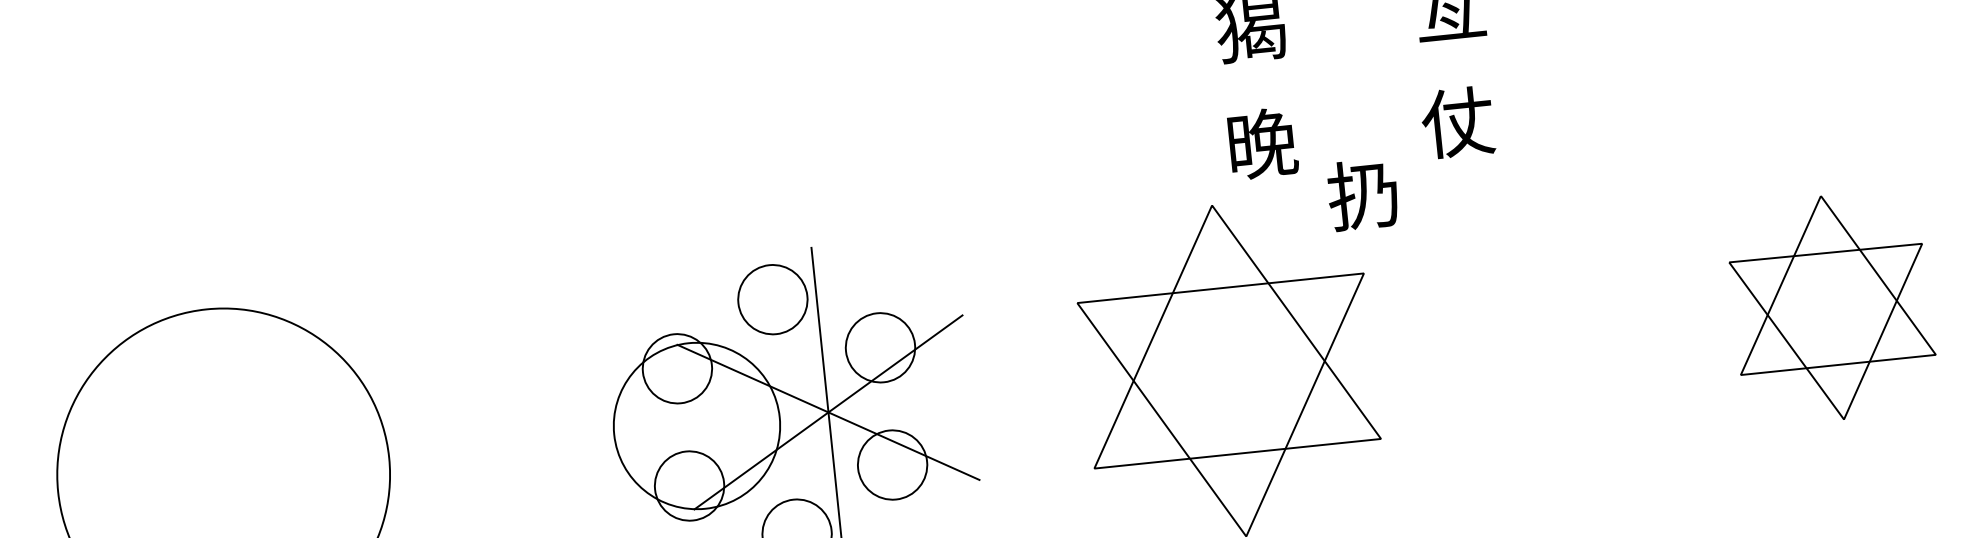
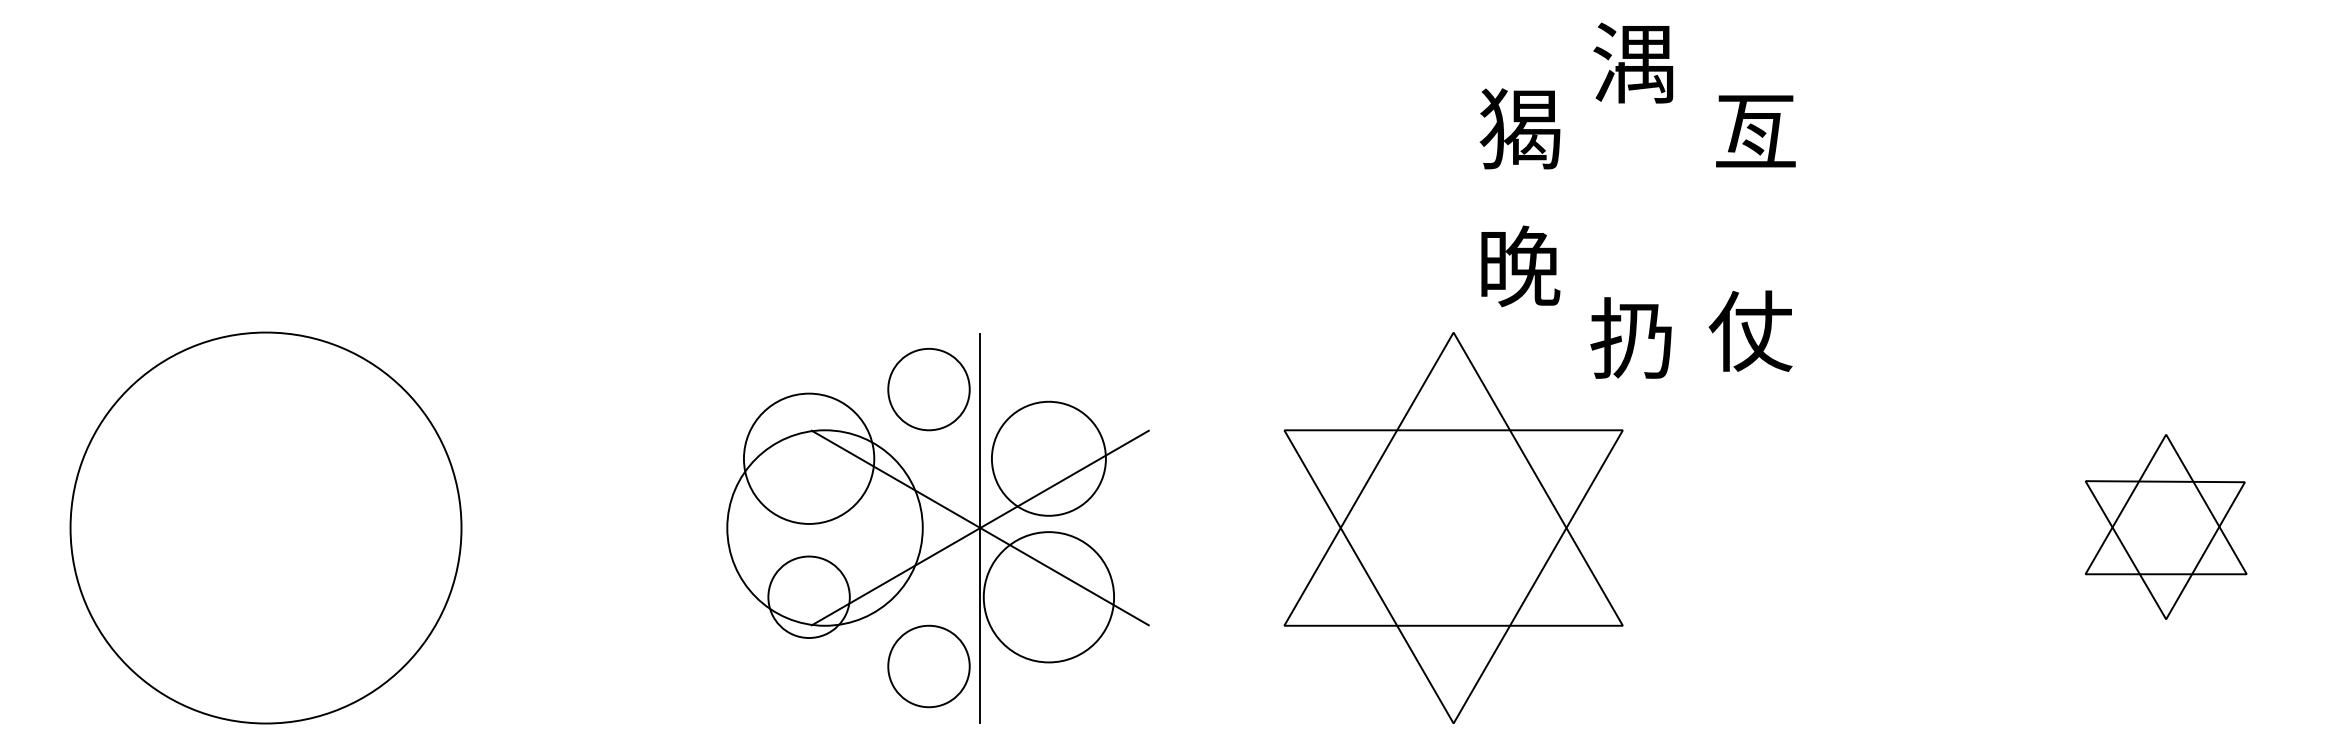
text: (1457, 121) -> (1750, 330), moved
part: (1831, 307) -> (2165, 526), size x0.7
circle: (880, 347) -> (1048, 458), size x1.4
circle: (676, 368) -> (808, 458), size x1.6
circle: (892, 465) -> (1048, 597), size x1.6

